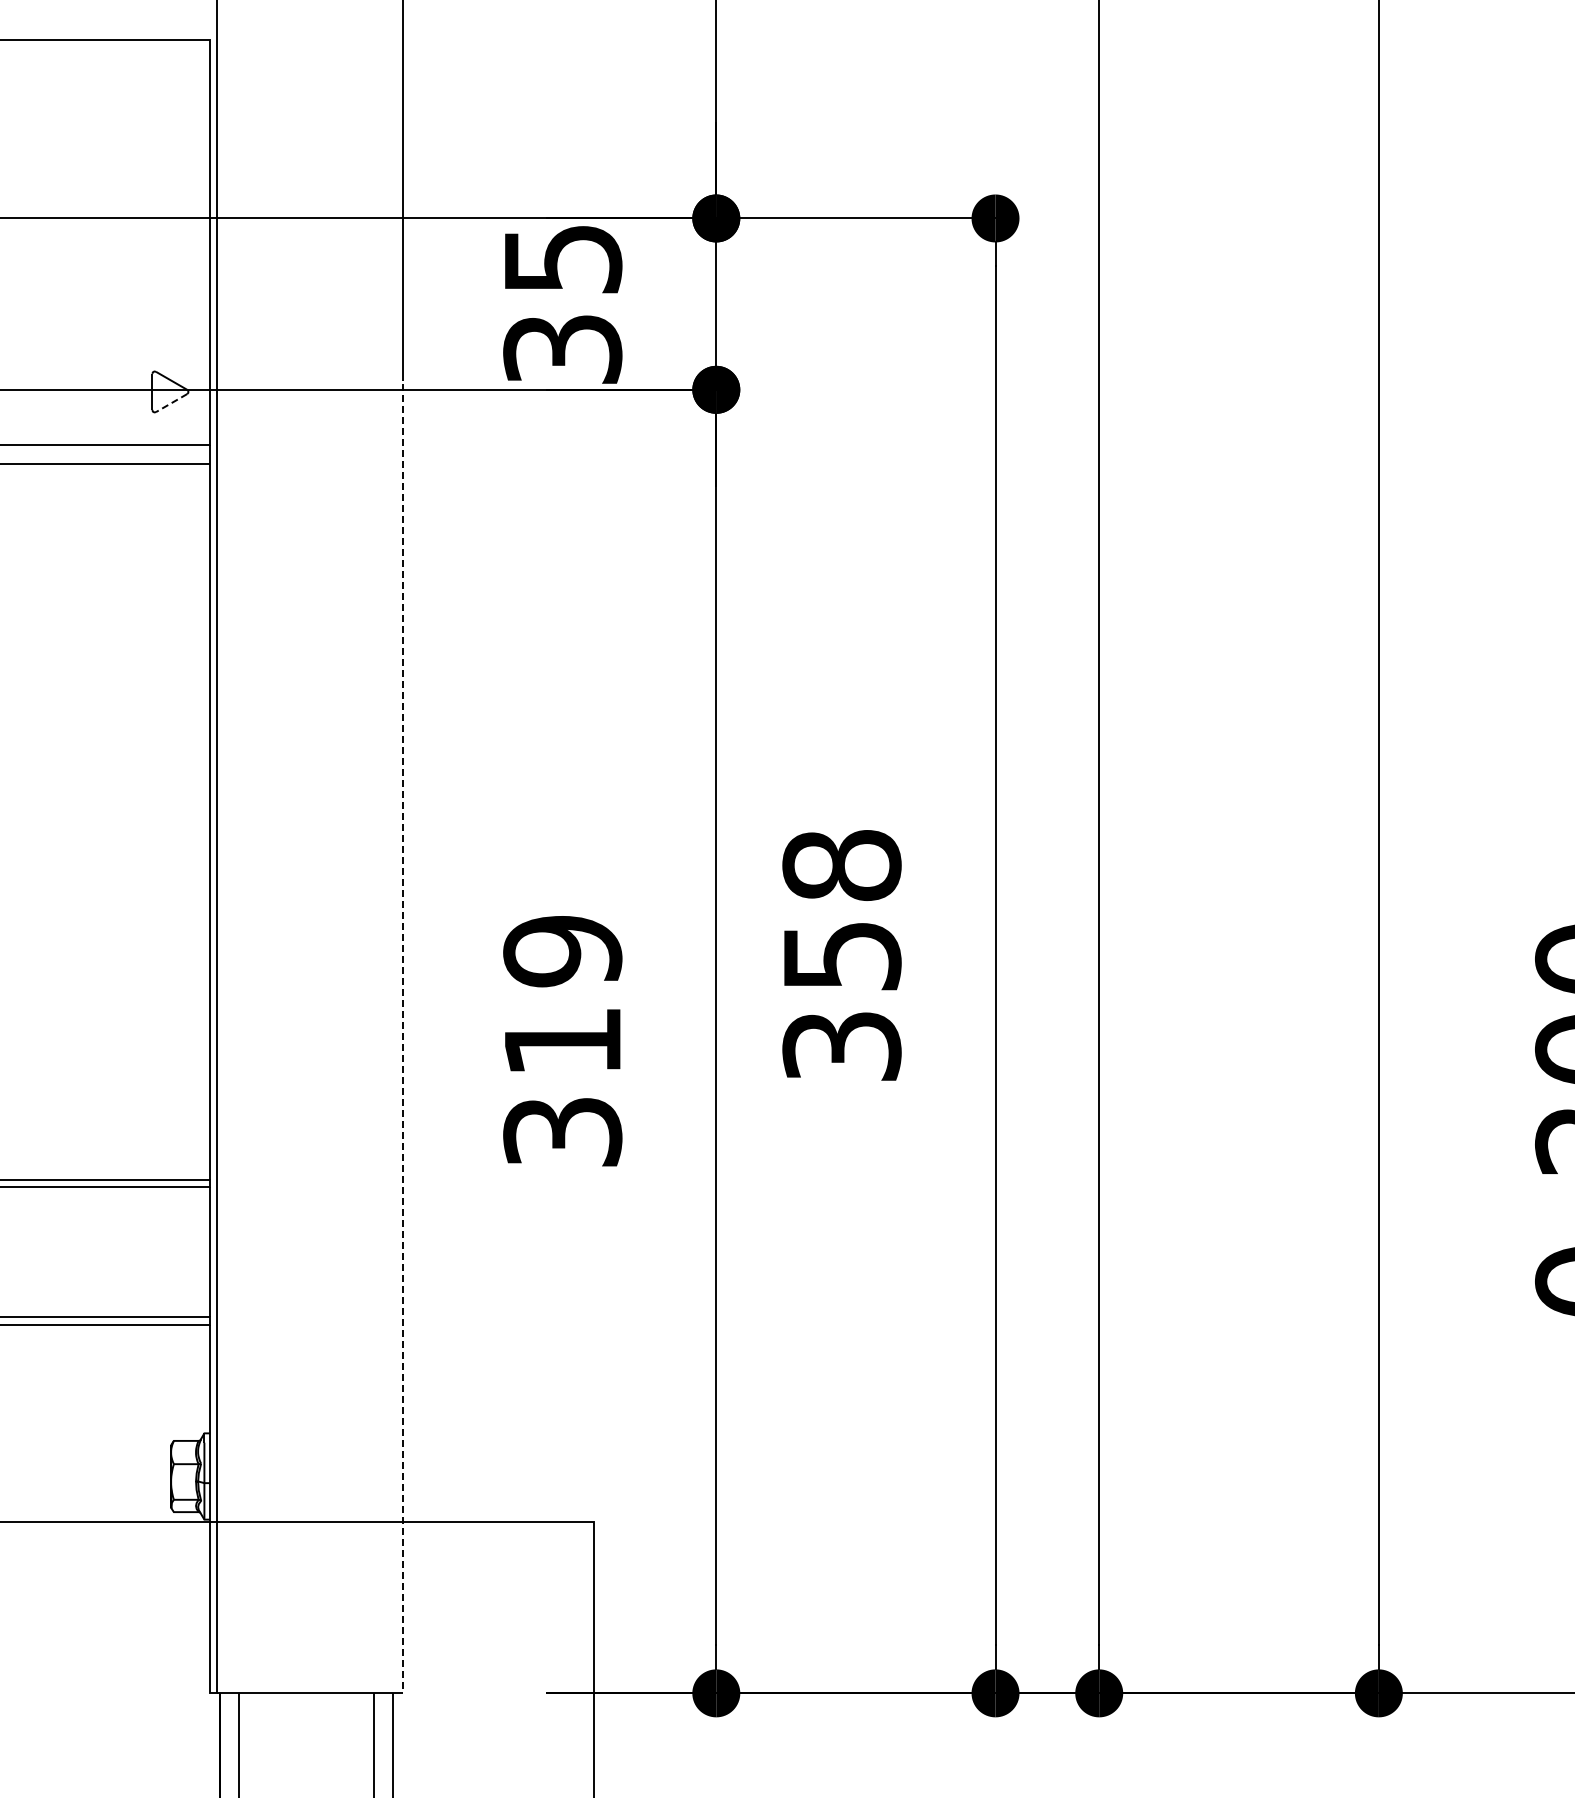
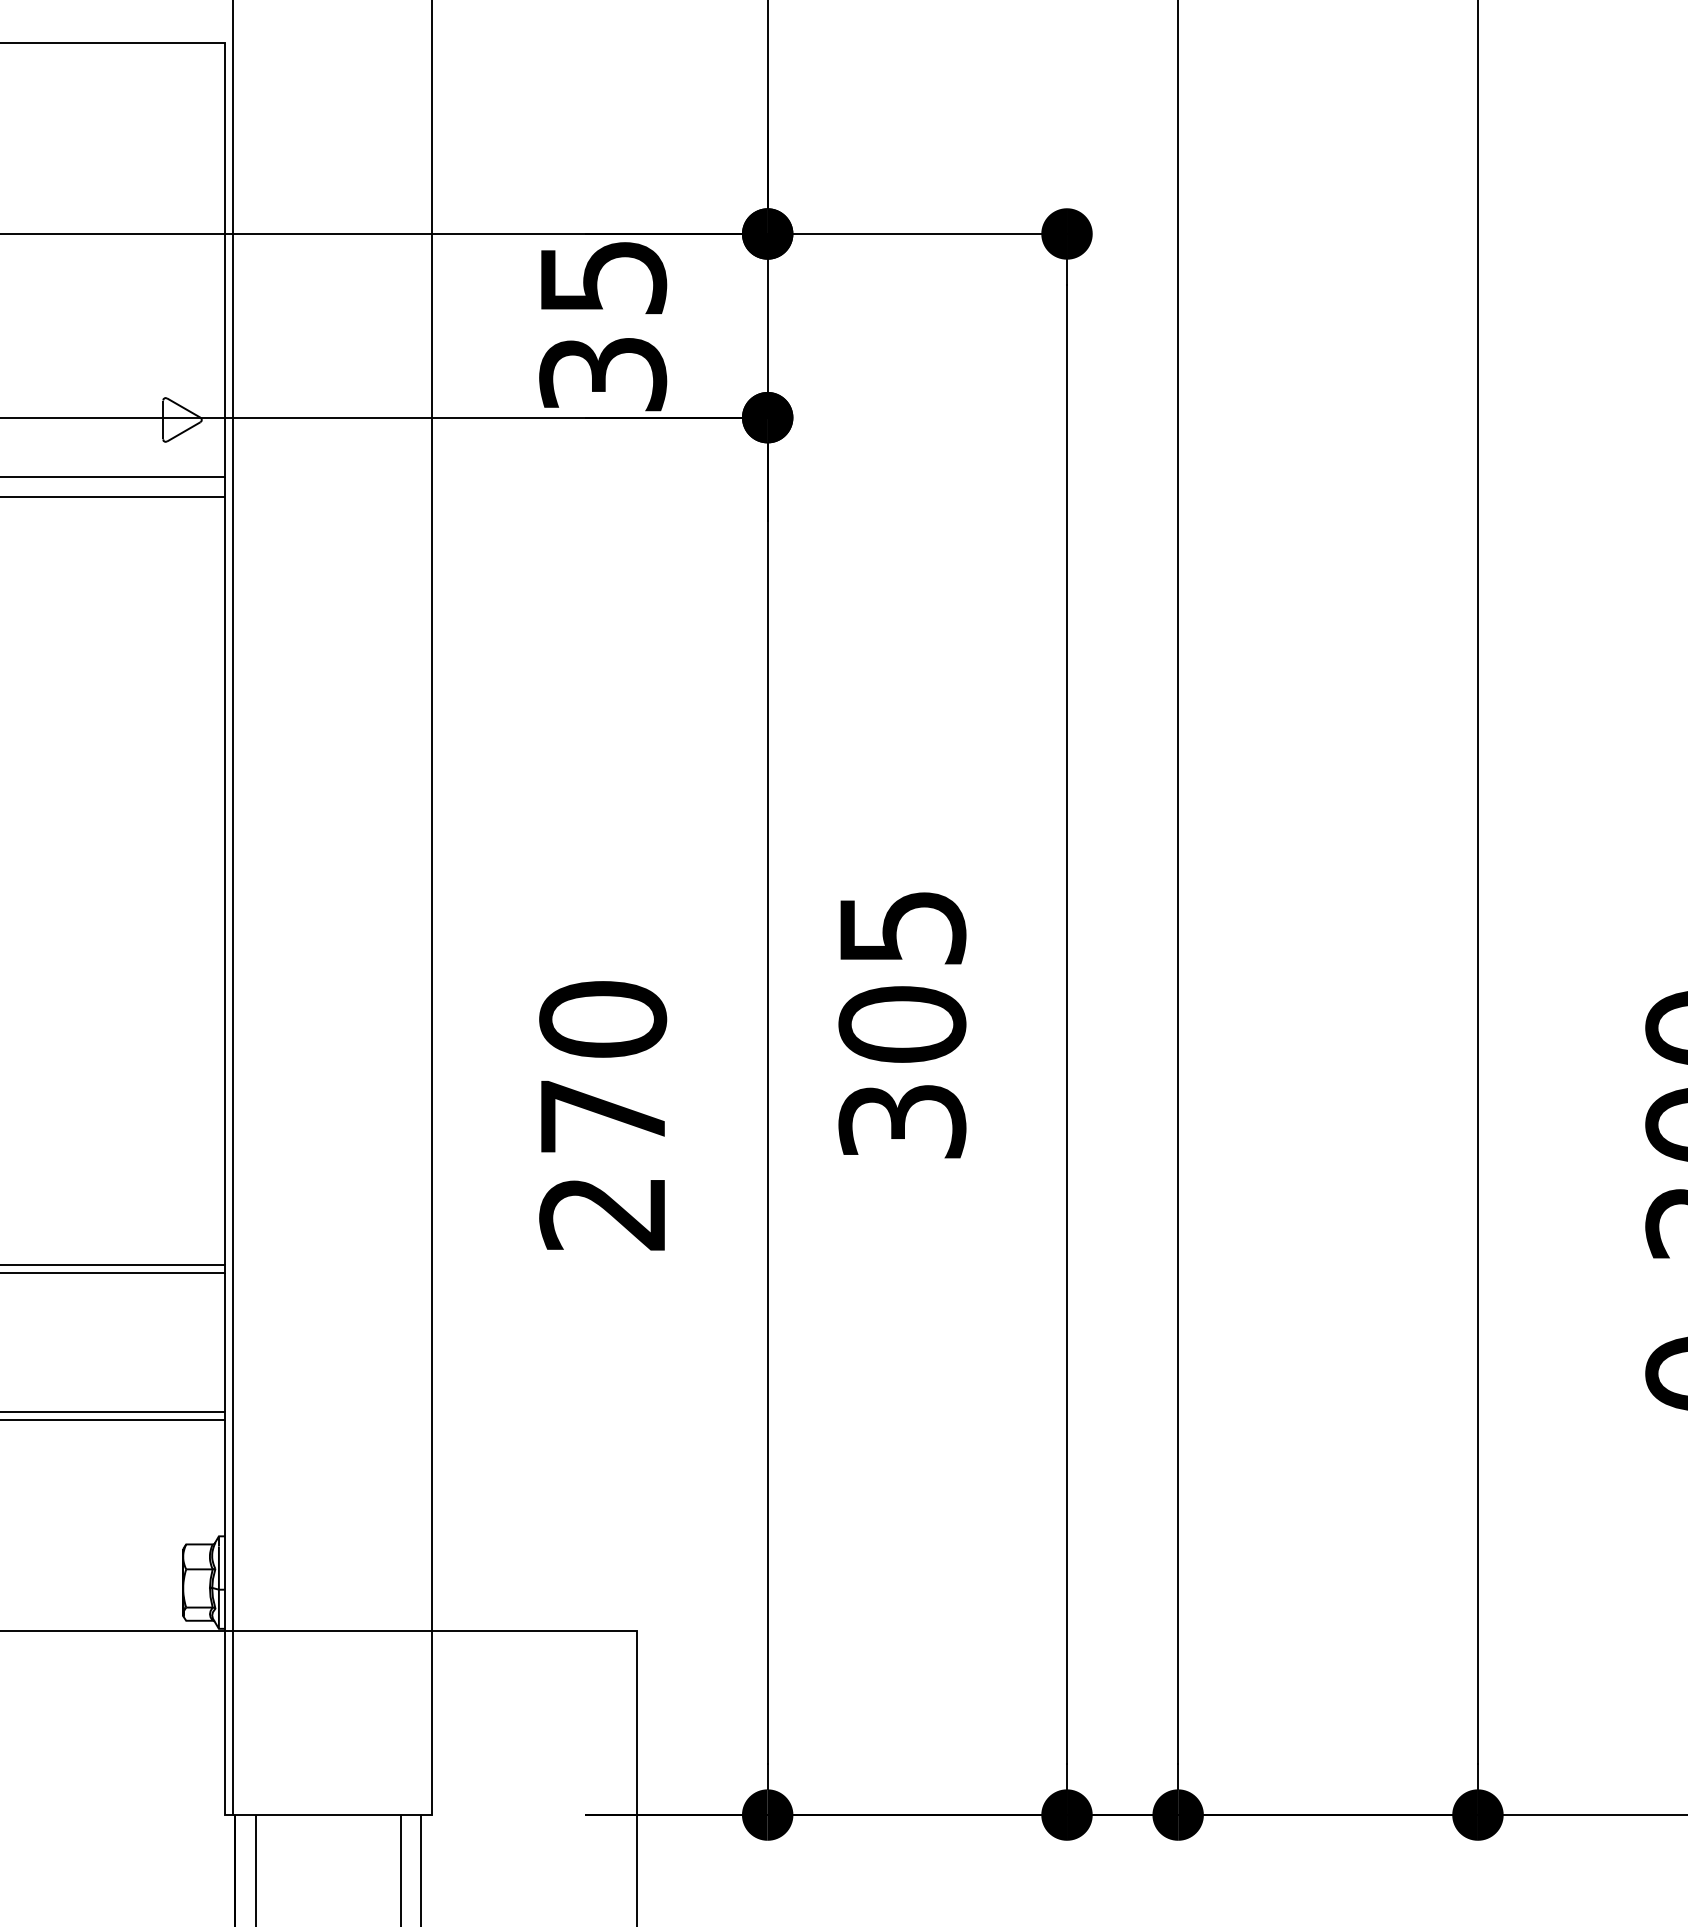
line: (171, 403) -> (183, 432), dashed -> solid
text: (841, 910) -> (901, 975), 358 -> 305
line: (403, 1040) -> (432, 1115), dashed -> solid
text: (562, 1040) -> (602, 1115), 319 -> 270

